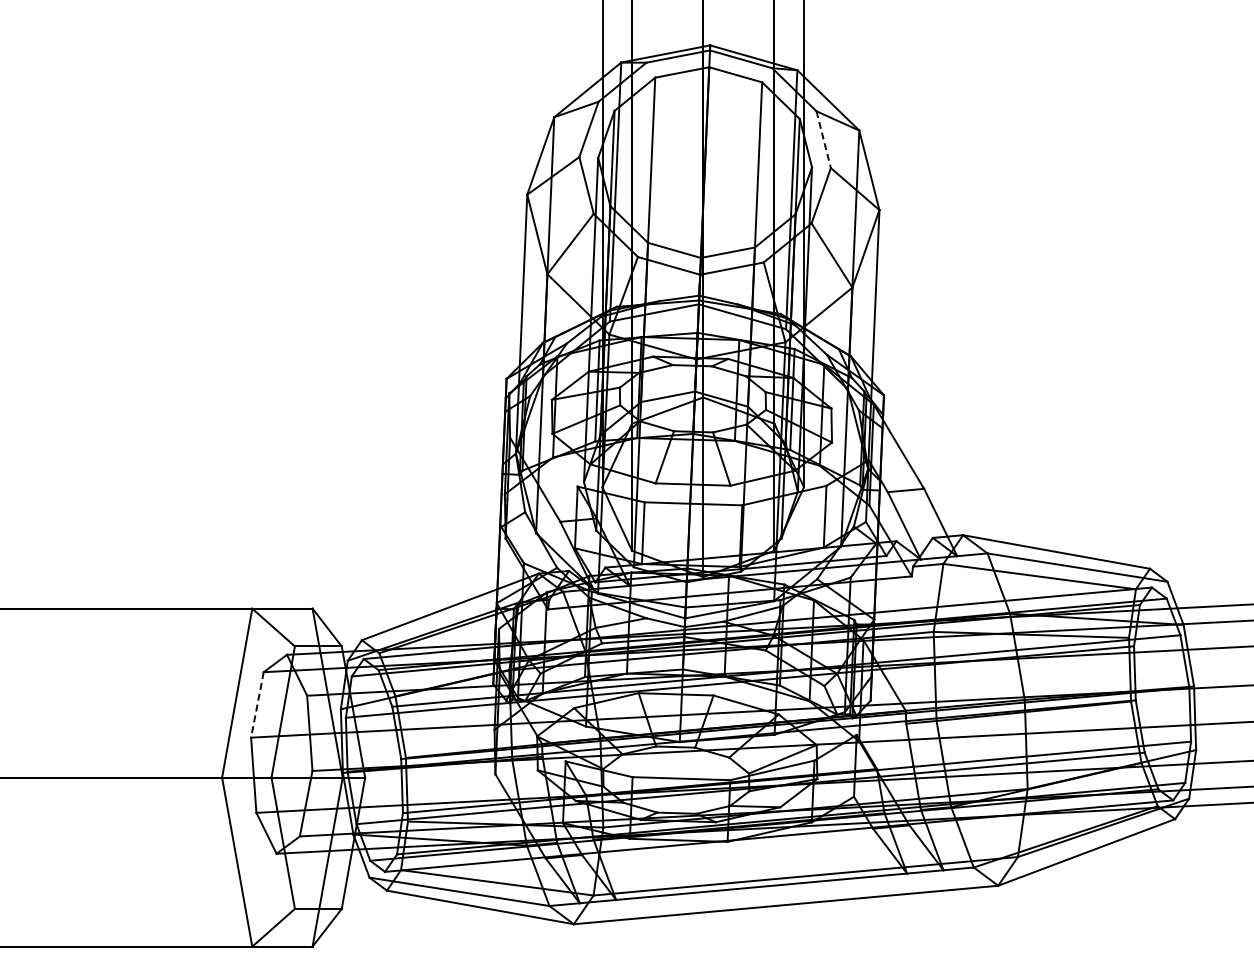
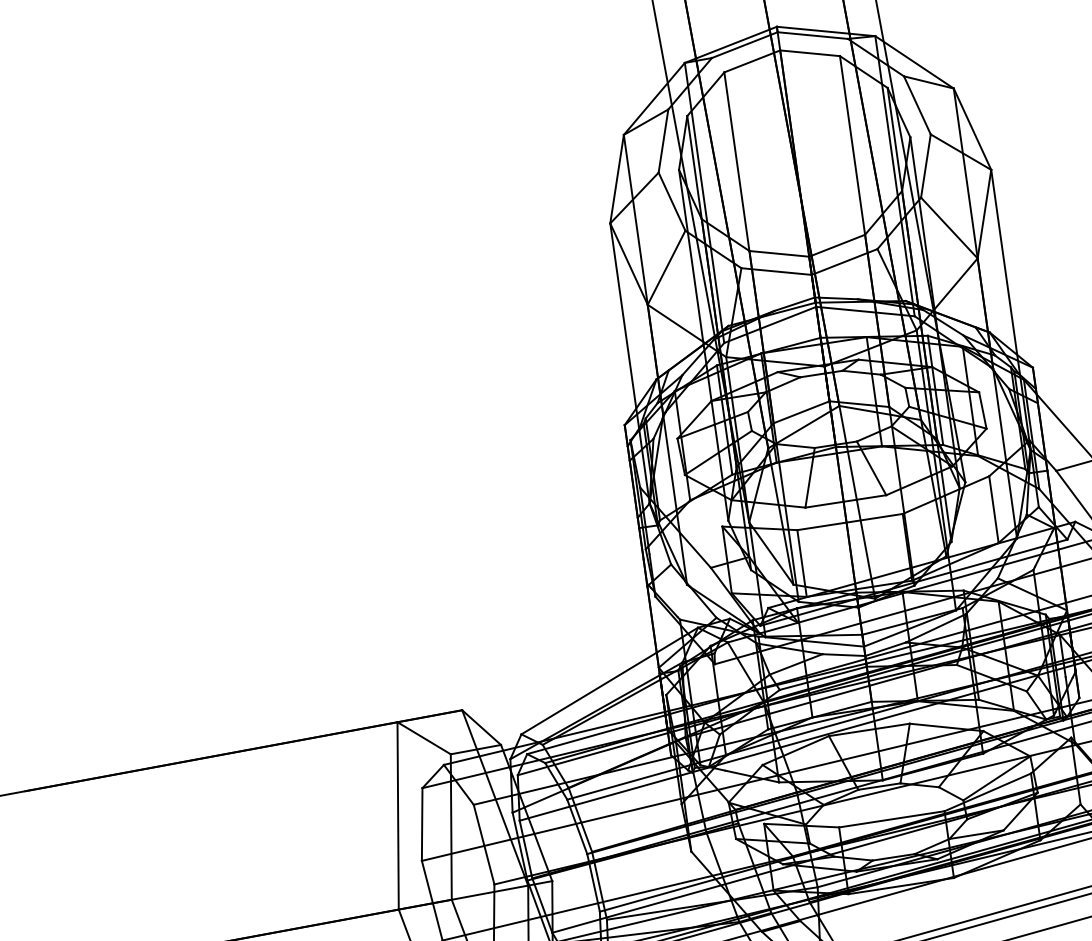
line: (823, 140) -> (917, 106), dashed -> solid
line: (257, 705) -> (422, 825), dashed -> solid

